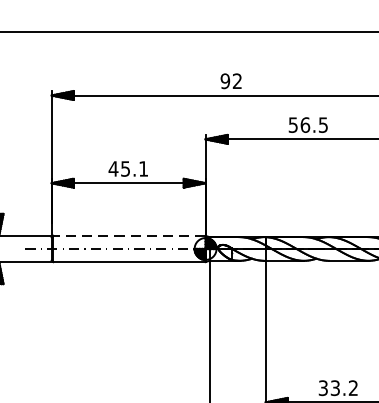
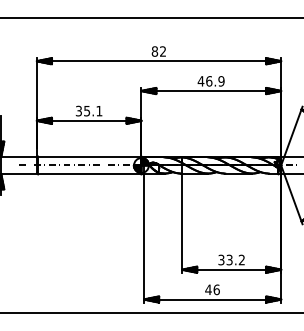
text: (224, 81) -> (154, 51), 92 -> 82
text: (307, 125) -> (210, 81), 56.5 -> 46.9
text: (112, 168) -> (78, 110), 45.1 -> 35.1
line: (129, 235) -> (89, 156), dashed -> solid

